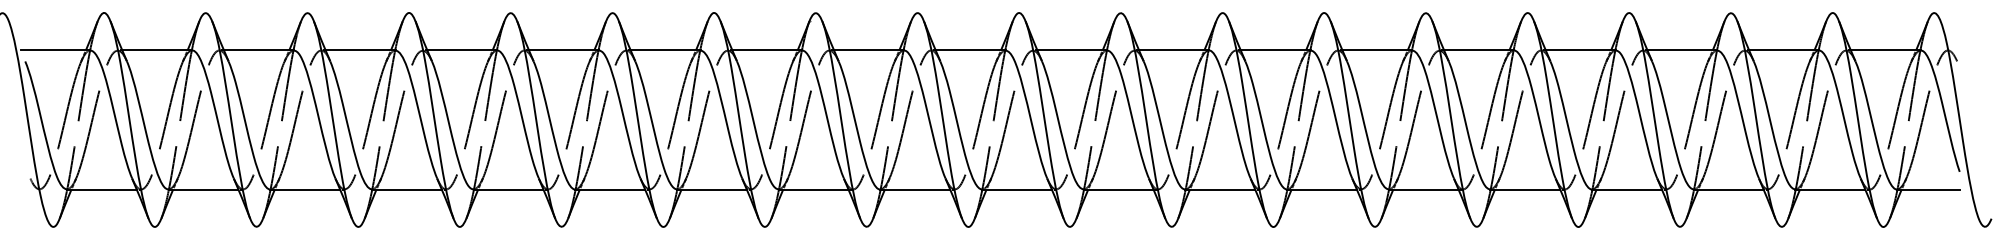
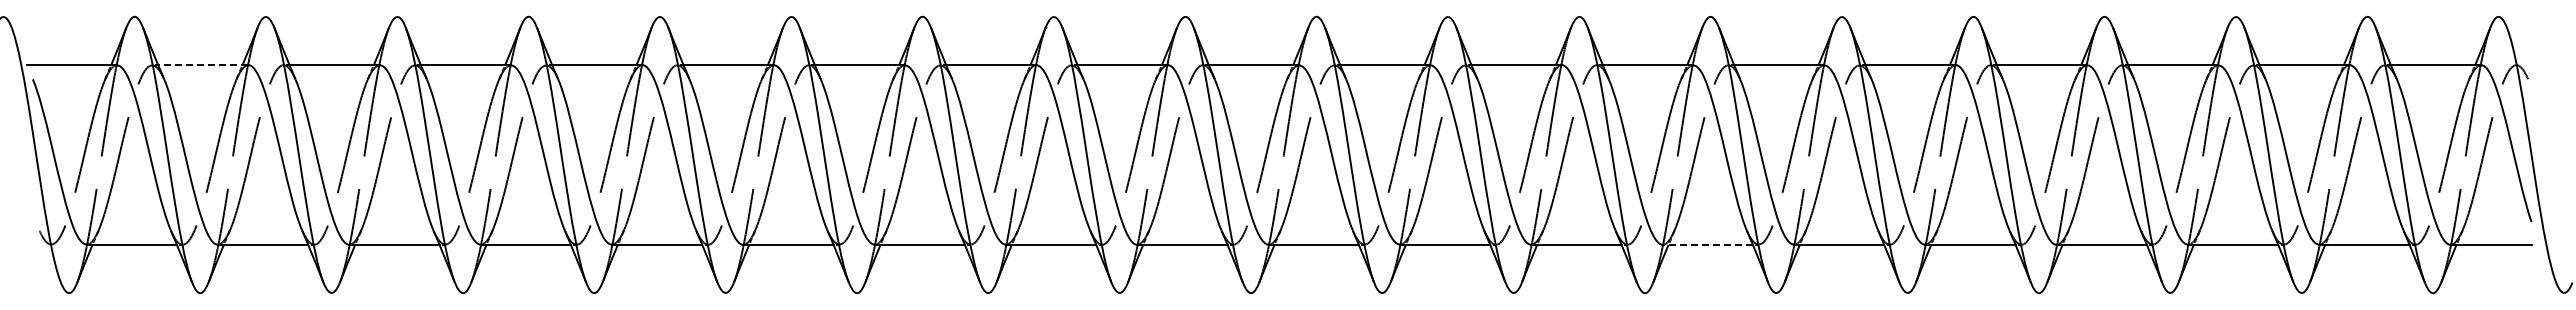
line: (156, 50) -> (202, 65), solid -> dashed
line: (1321, 189) -> (1707, 244), solid -> dashed

